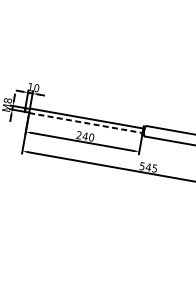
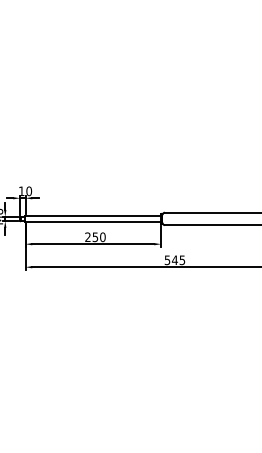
line: (86, 122) -> (93, 221), dashed -> solid
text: (85, 136) -> (95, 237), 240 -> 250

